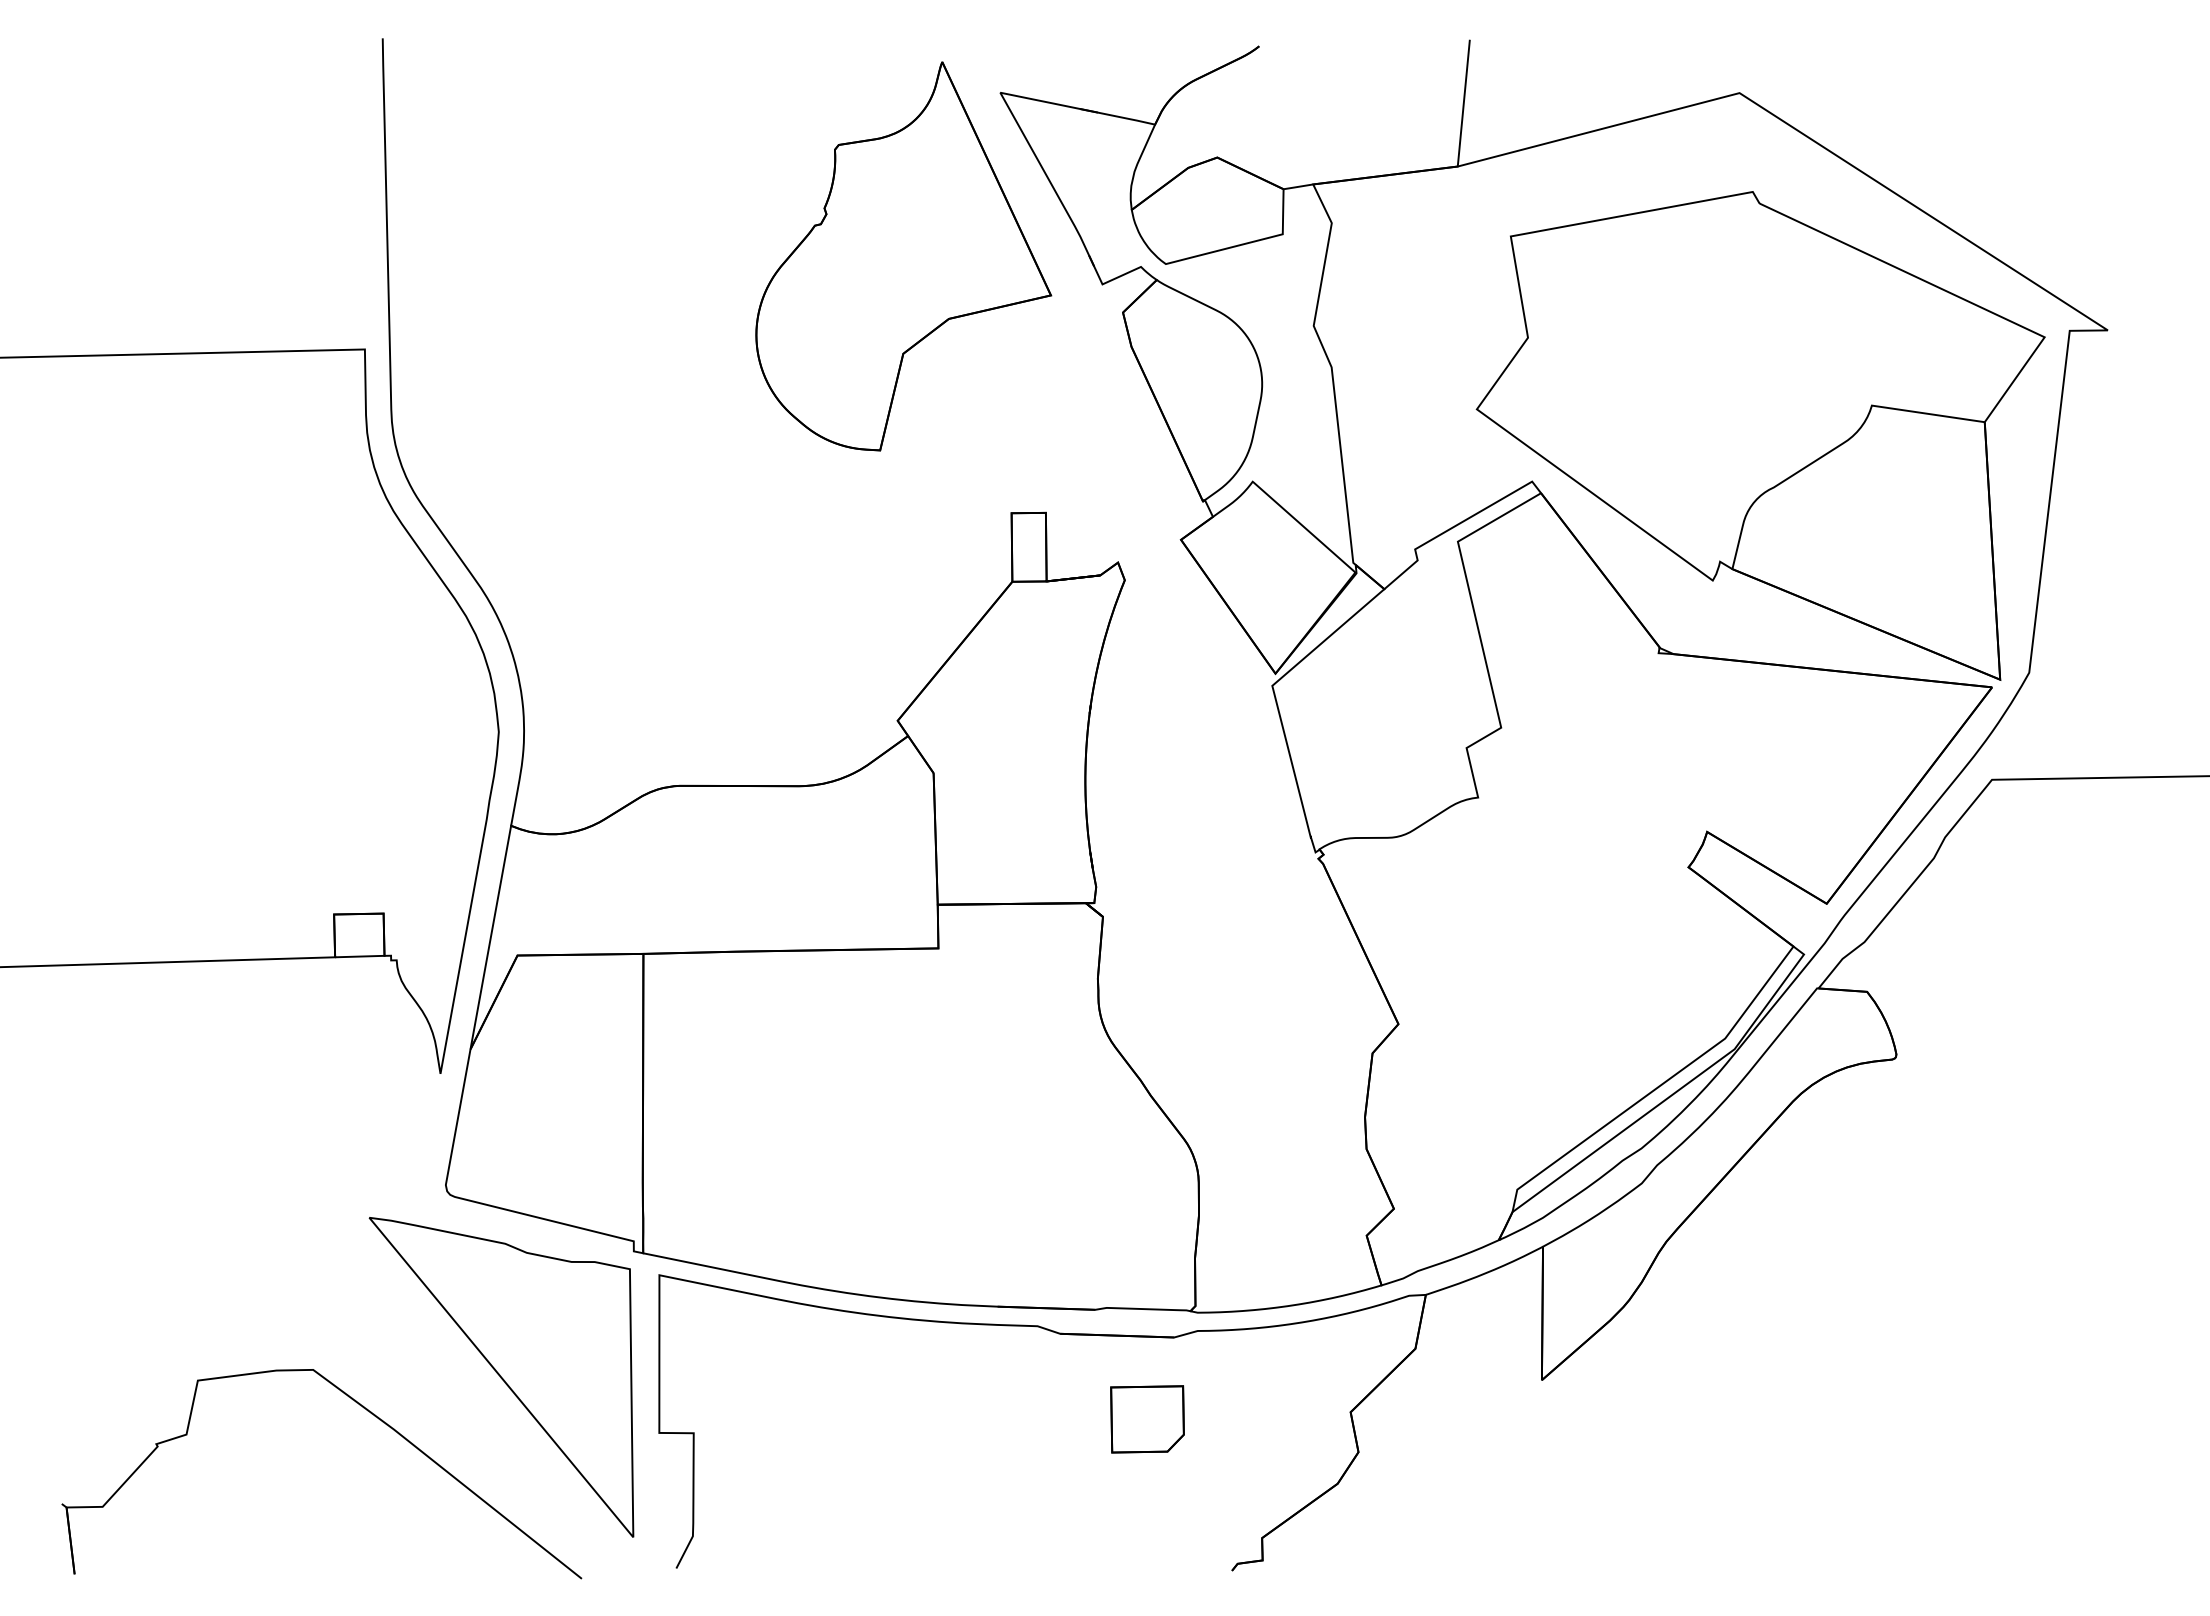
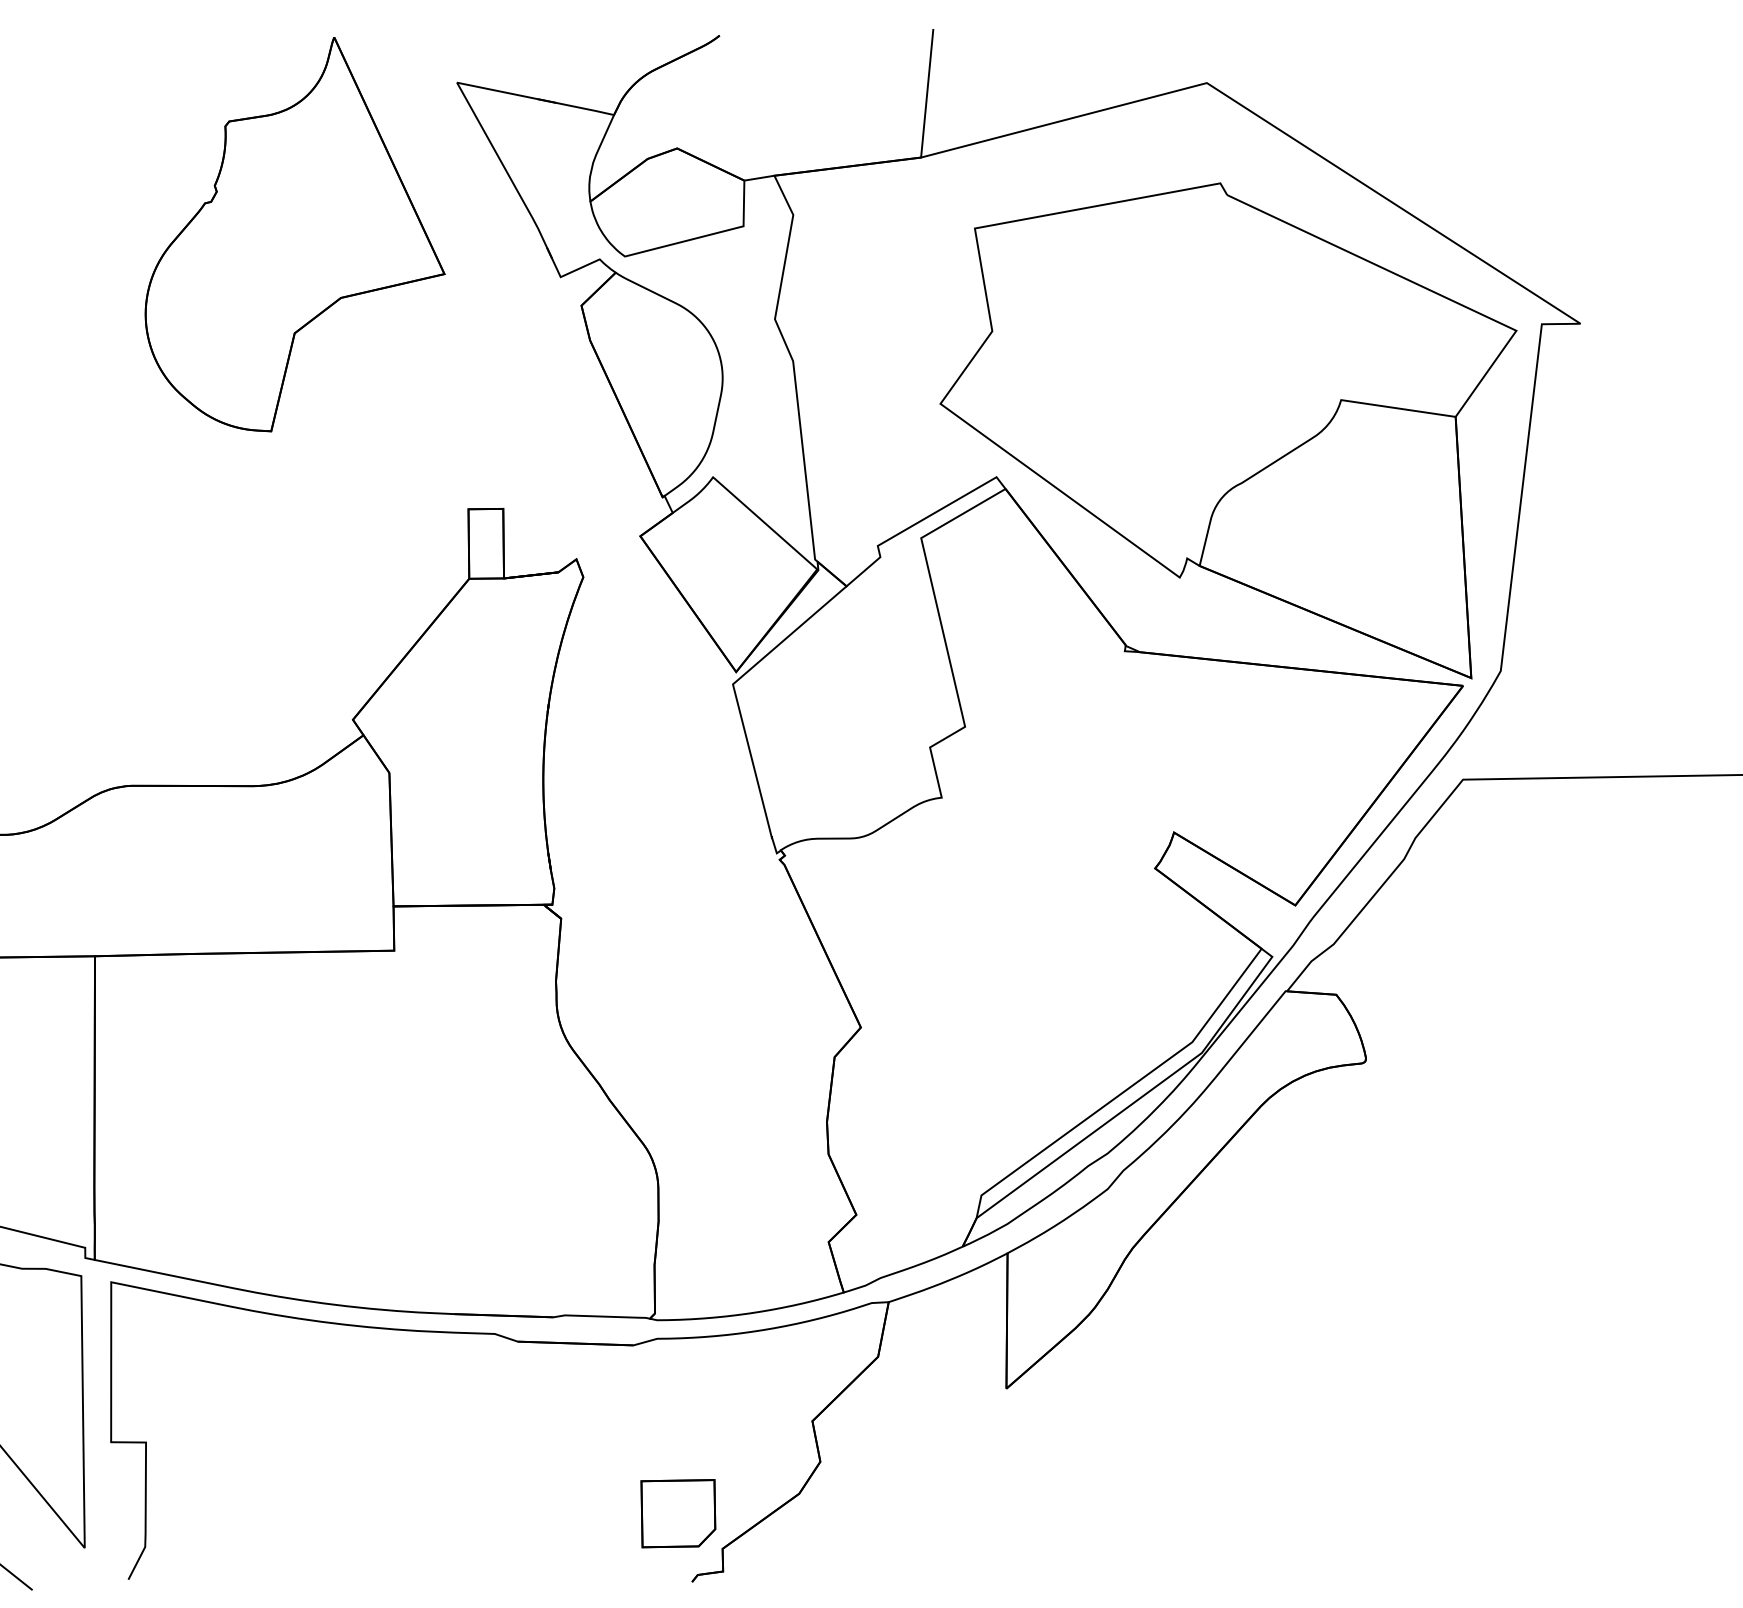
part: (903, 256) -> (294, 234), moved
part: (1147, 1419) -> (678, 1513), moved

